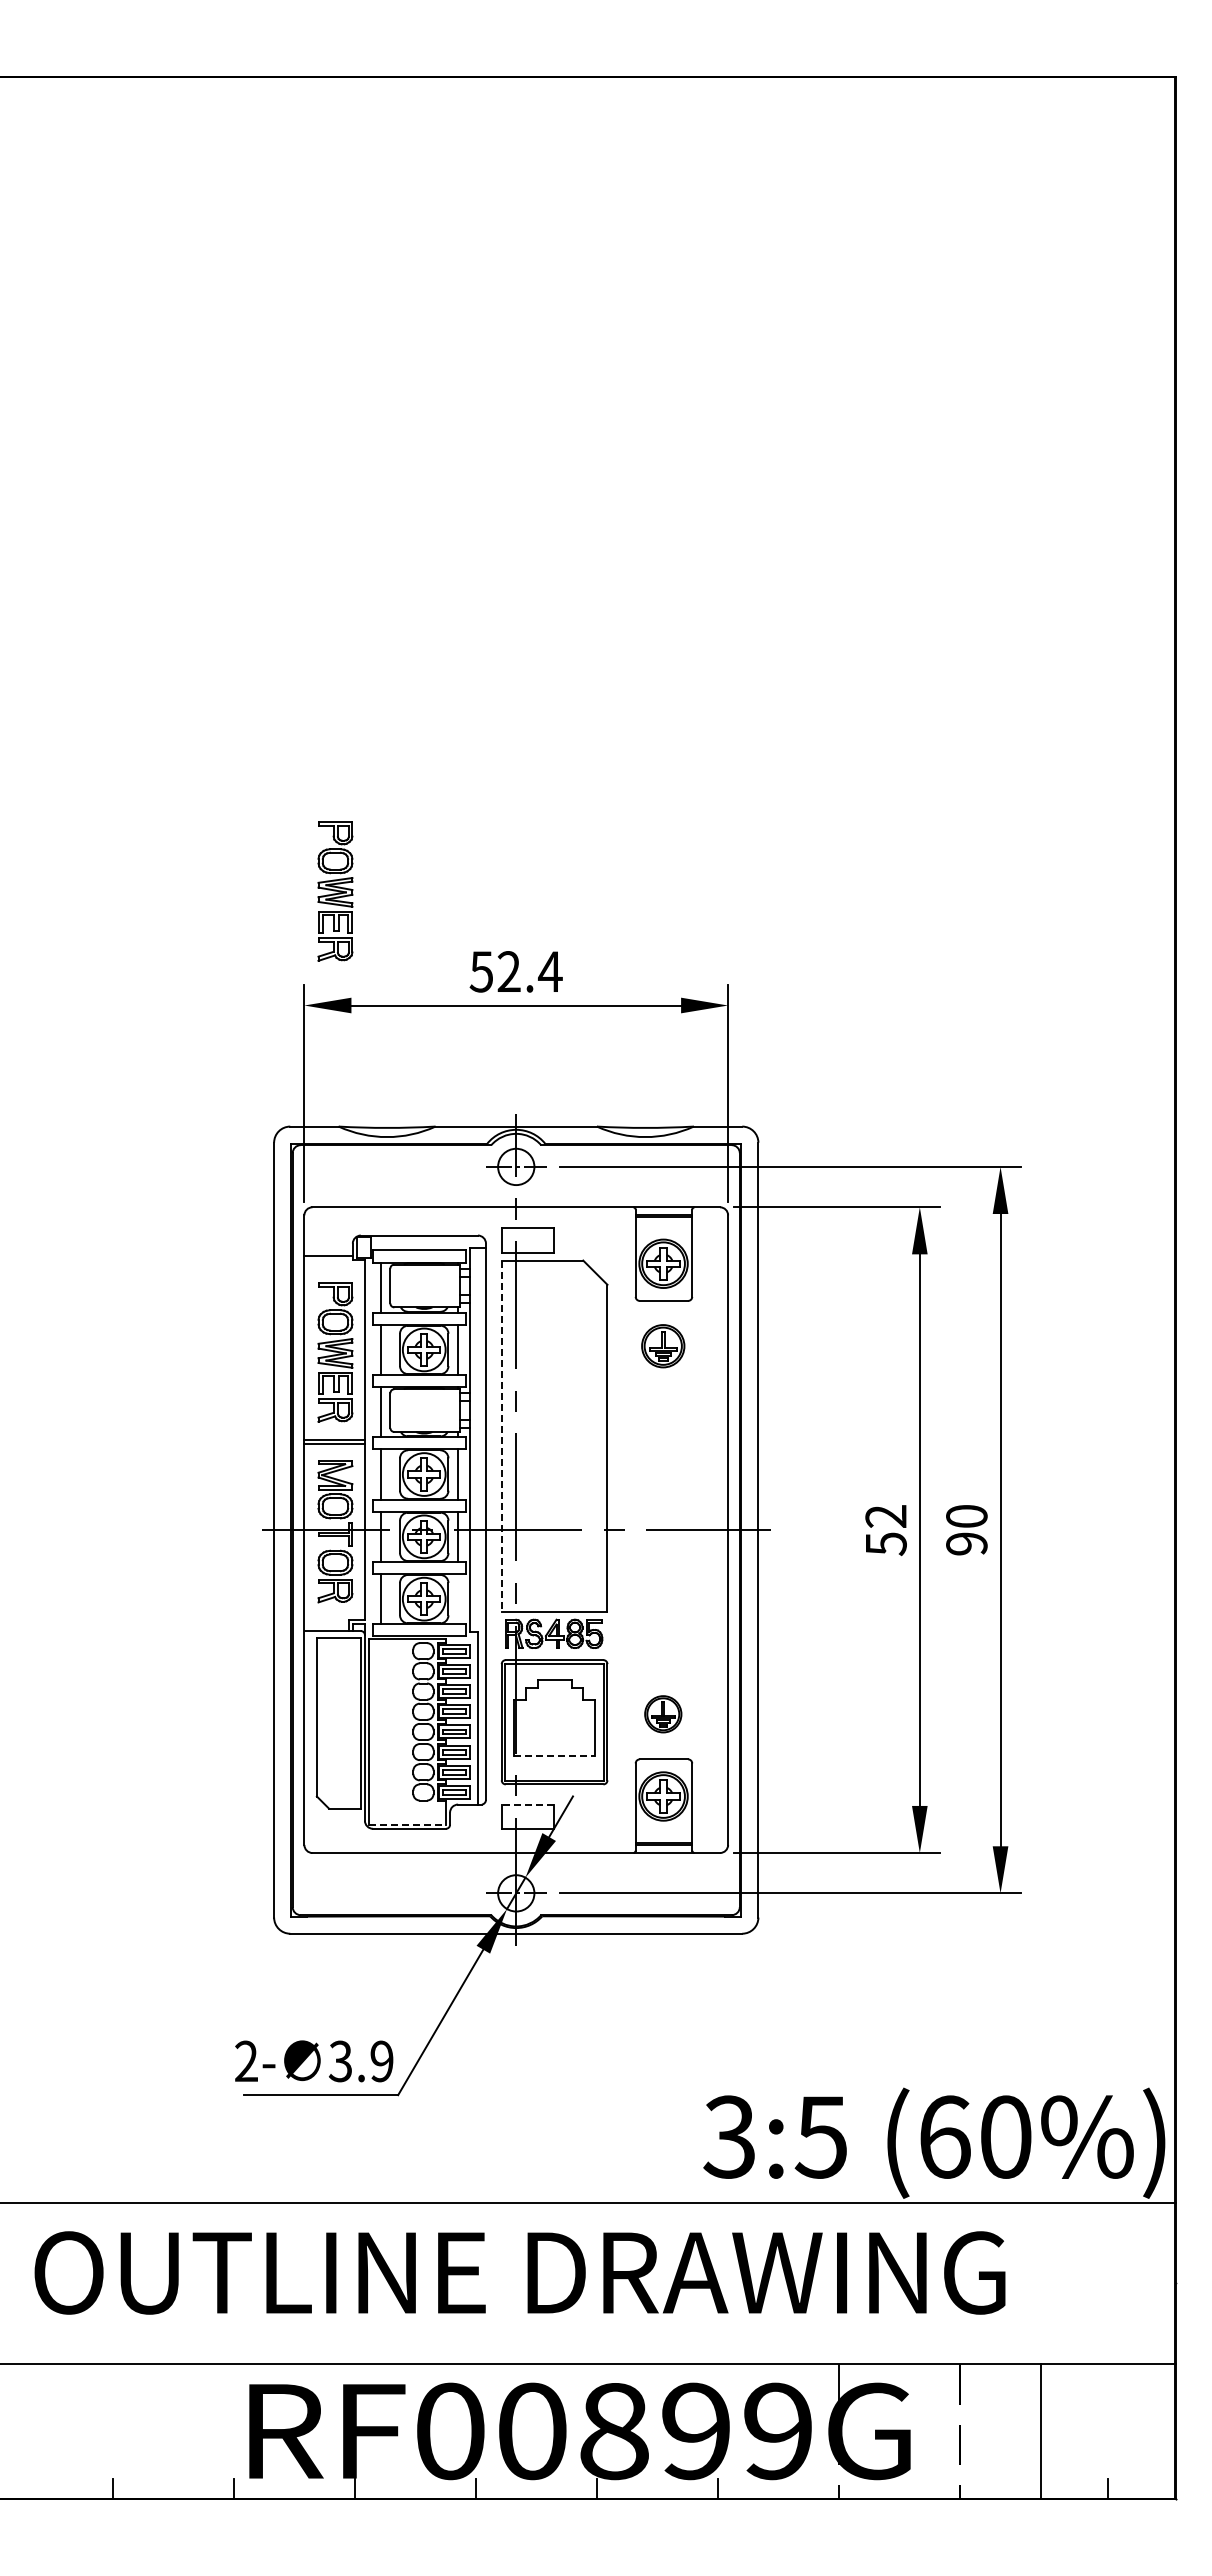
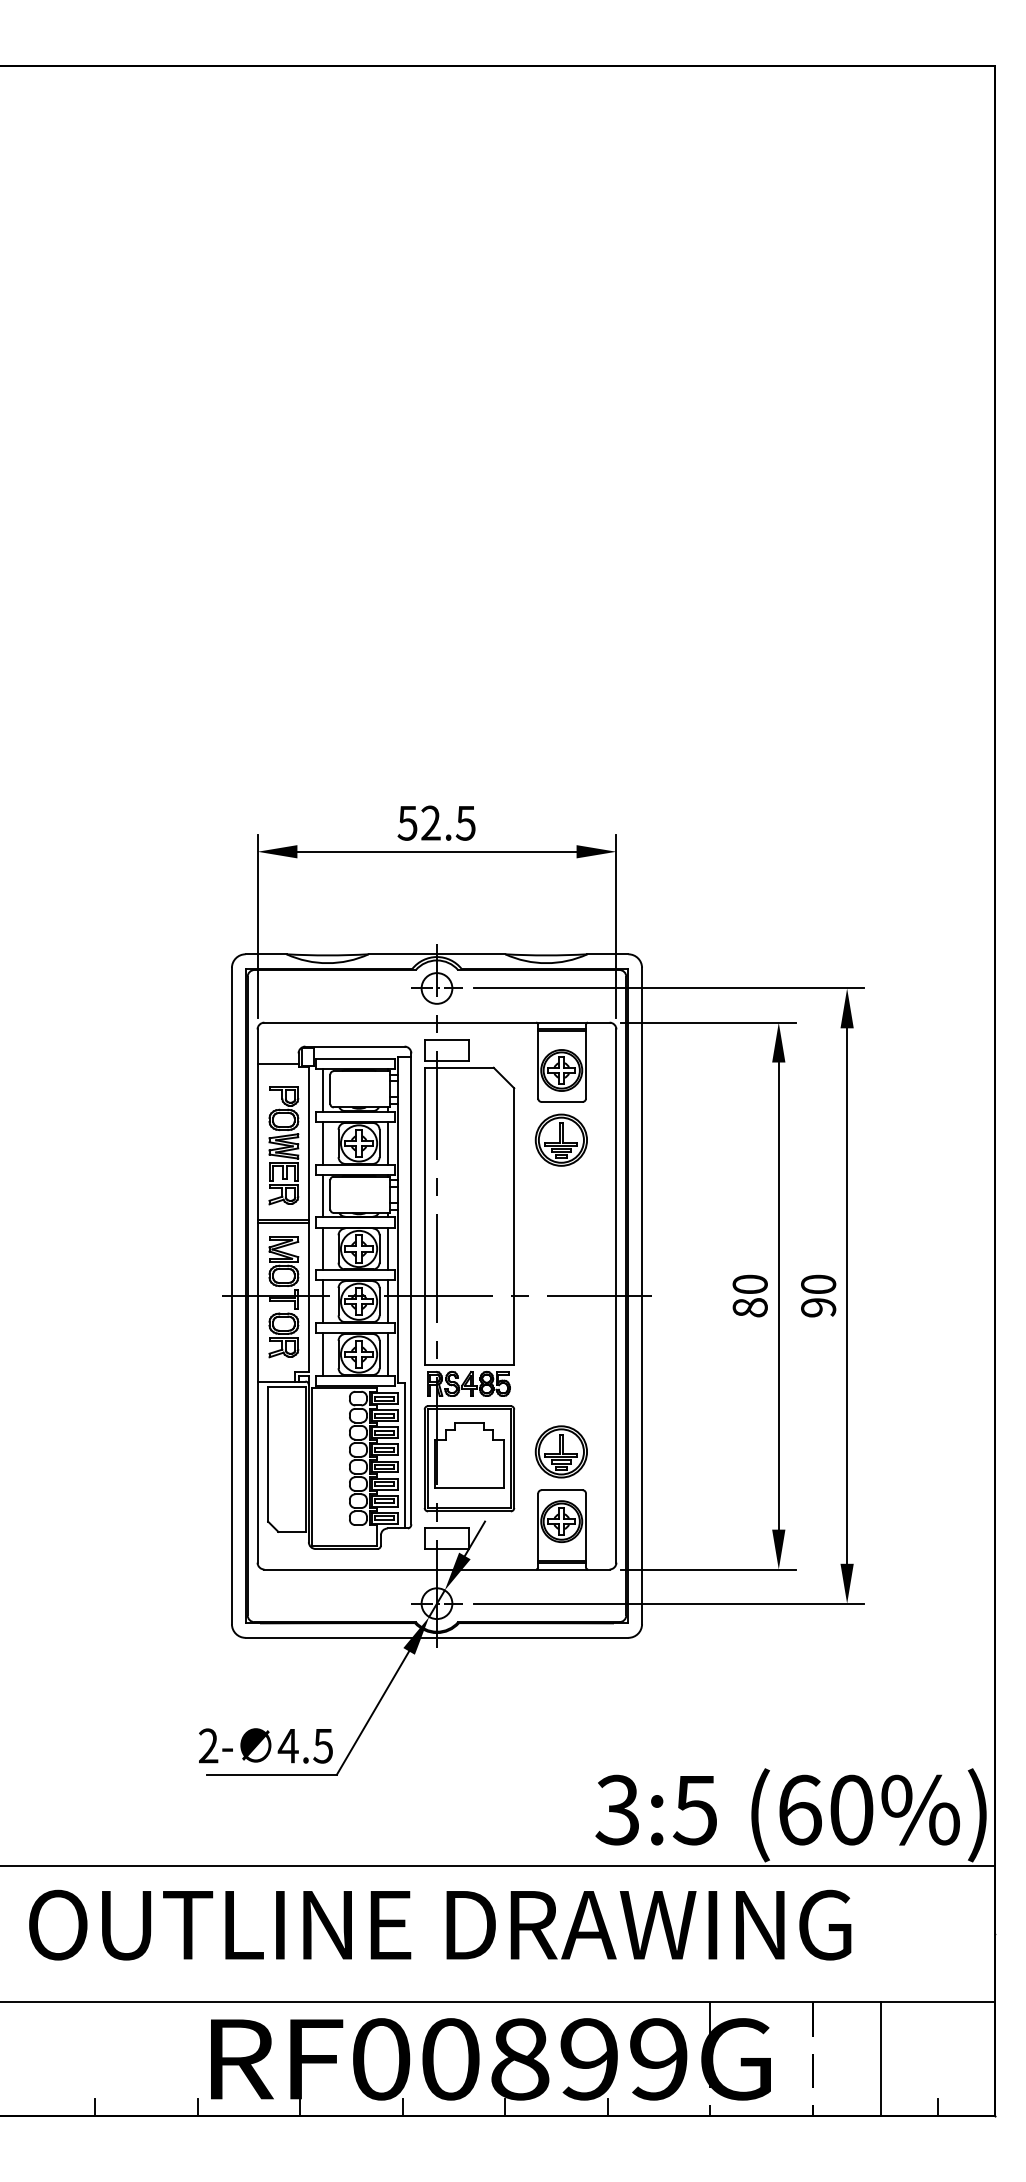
part: (335, 891) -> (283, 755), removed
text: (549, 971) -> (465, 822), 52.4 -> 52.5
part: (663, 1346) -> (561, 1140), size x1.43
line: (501, 1436) -> (424, 1216), dashed -> solid
text: (885, 1530) -> (749, 1296), 52 -> 80
line: (458, 1599) -> (388, 1354), added
part: (663, 1714) -> (561, 1452), size x1.67
line: (555, 1756) -> (470, 1487), dashed -> solid
line: (527, 1804) -> (446, 1528), dashed -> solid
line: (407, 1824) -> (344, 1545), dashed -> solid
text: (360, 2061) -> (305, 1746), 3.9 -> 4.5

